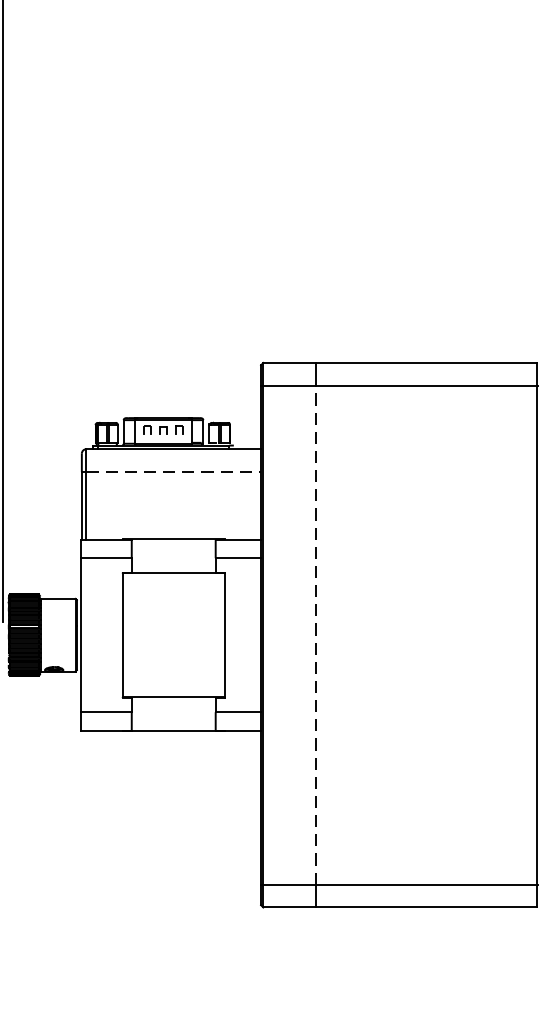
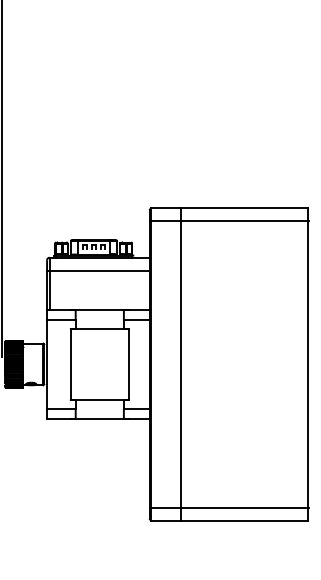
line: (174, 471) -> (100, 270), dashed -> solid
line: (316, 633) -> (181, 363), dashed -> solid

